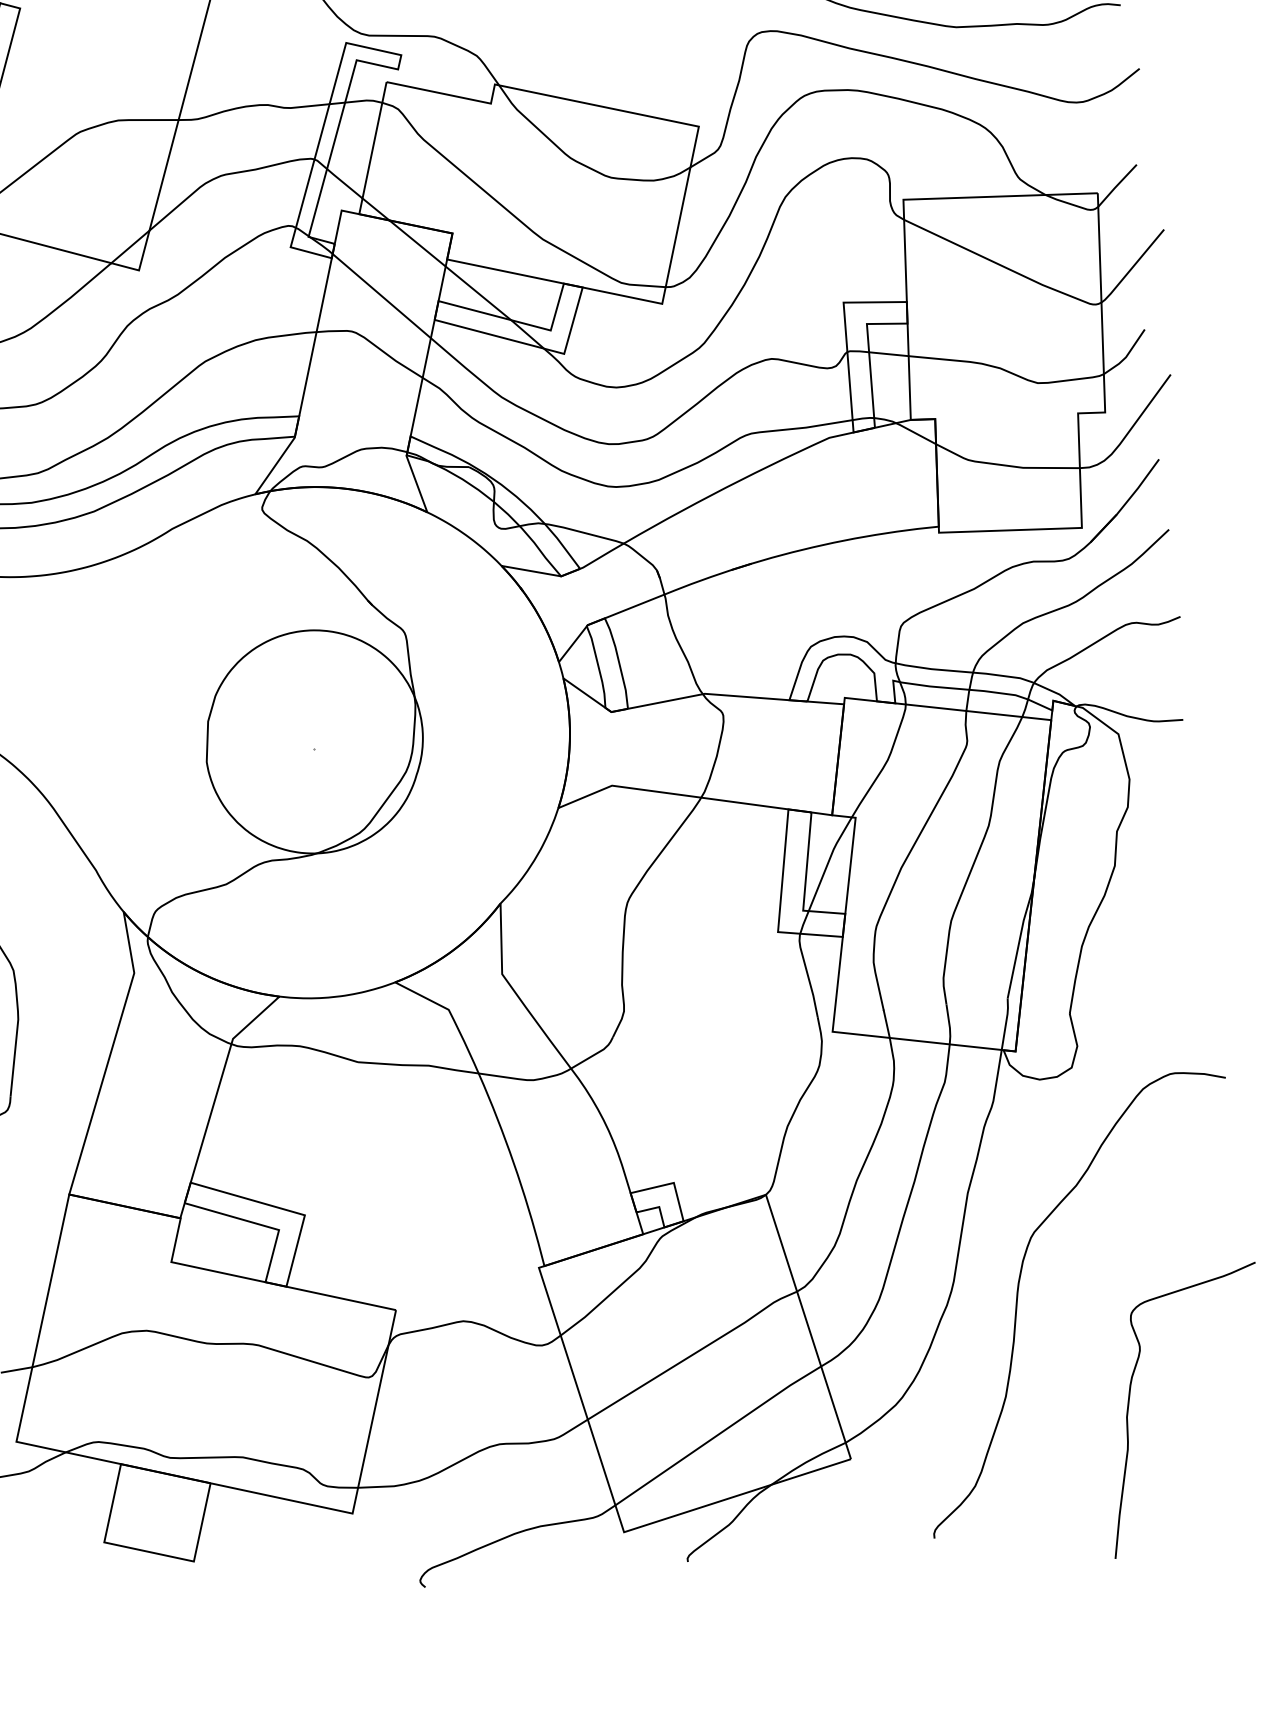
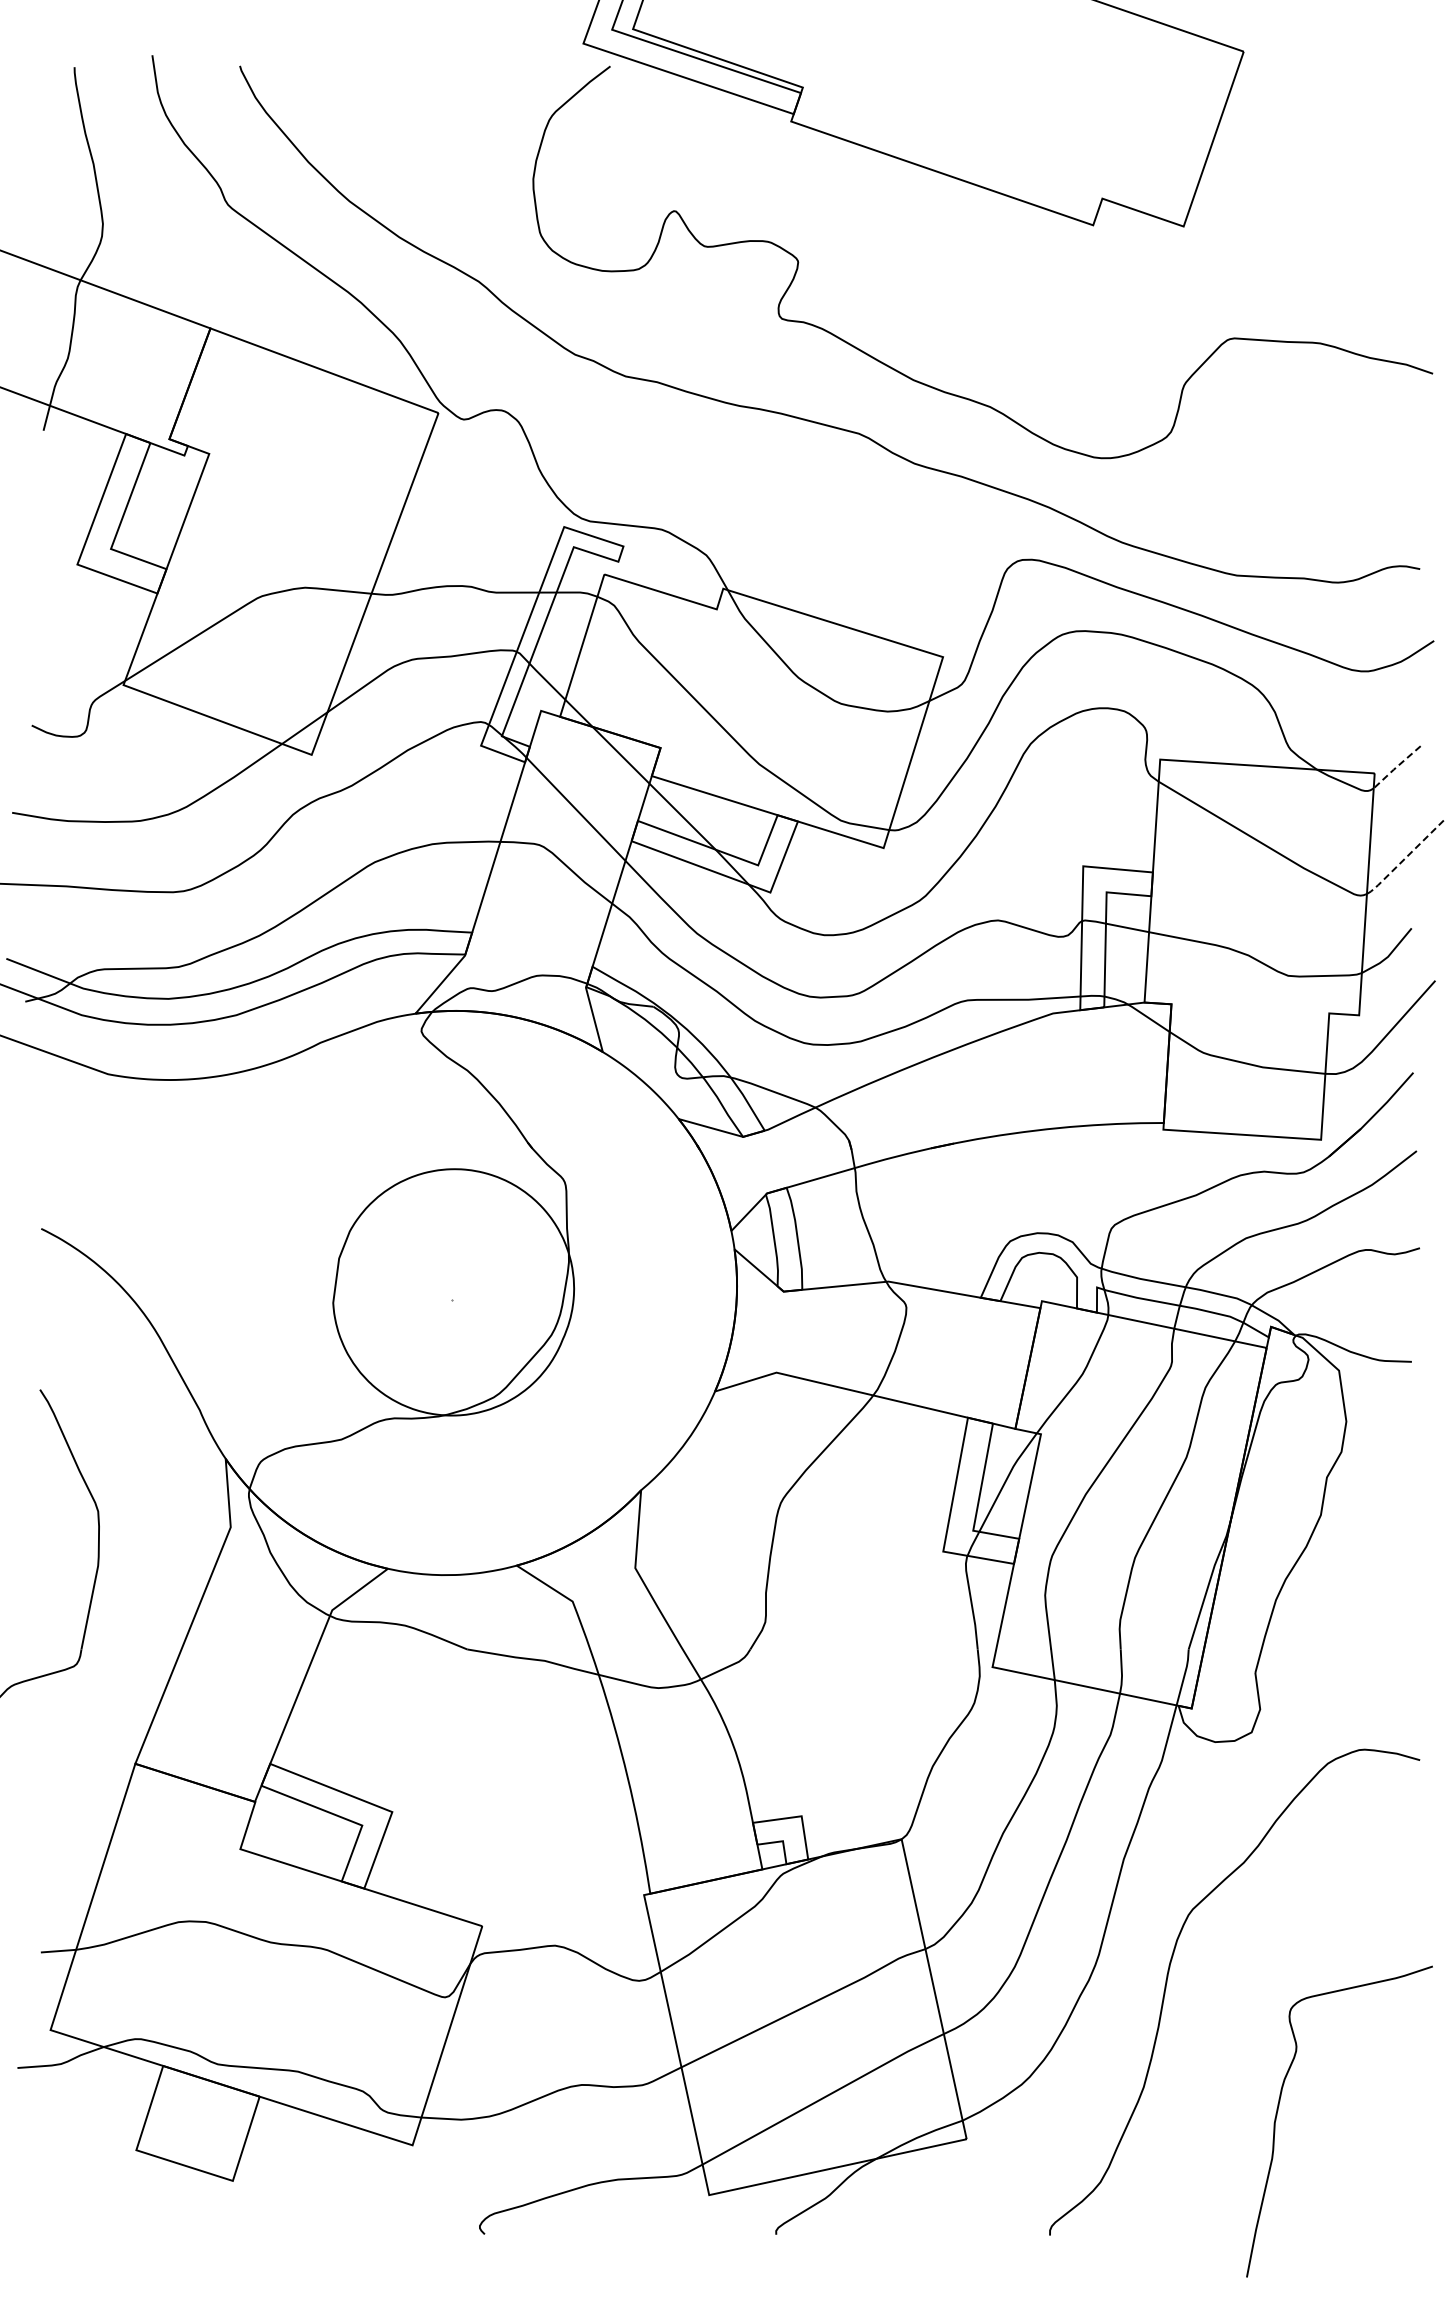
line: (1116, 186) -> (1395, 767), solid -> dashed
line: (1132, 267) -> (1404, 858), solid -> dashed

